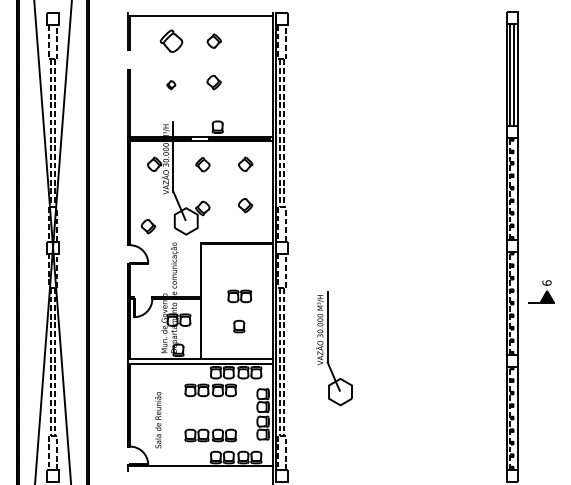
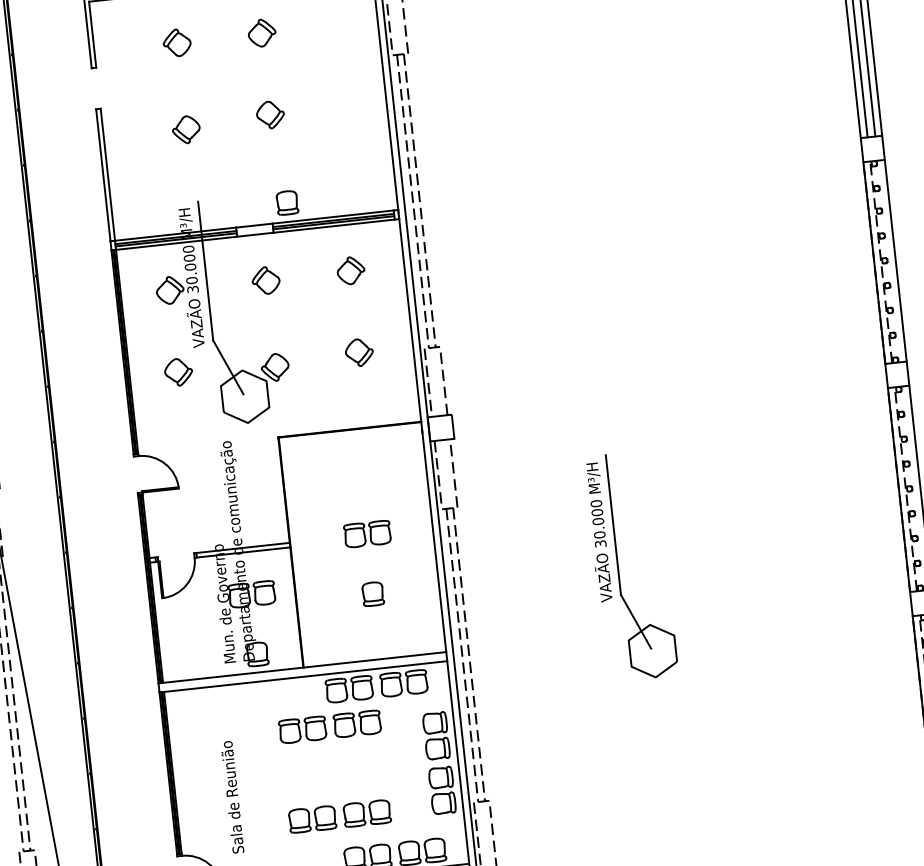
part: (171, 41) -> (177, 42), size x0.62
part: (170, 84) -> (184, 128), size x1.67
part: (148, 226) -> (178, 372), moved
part: (334, 348) -> (631, 565), moved

